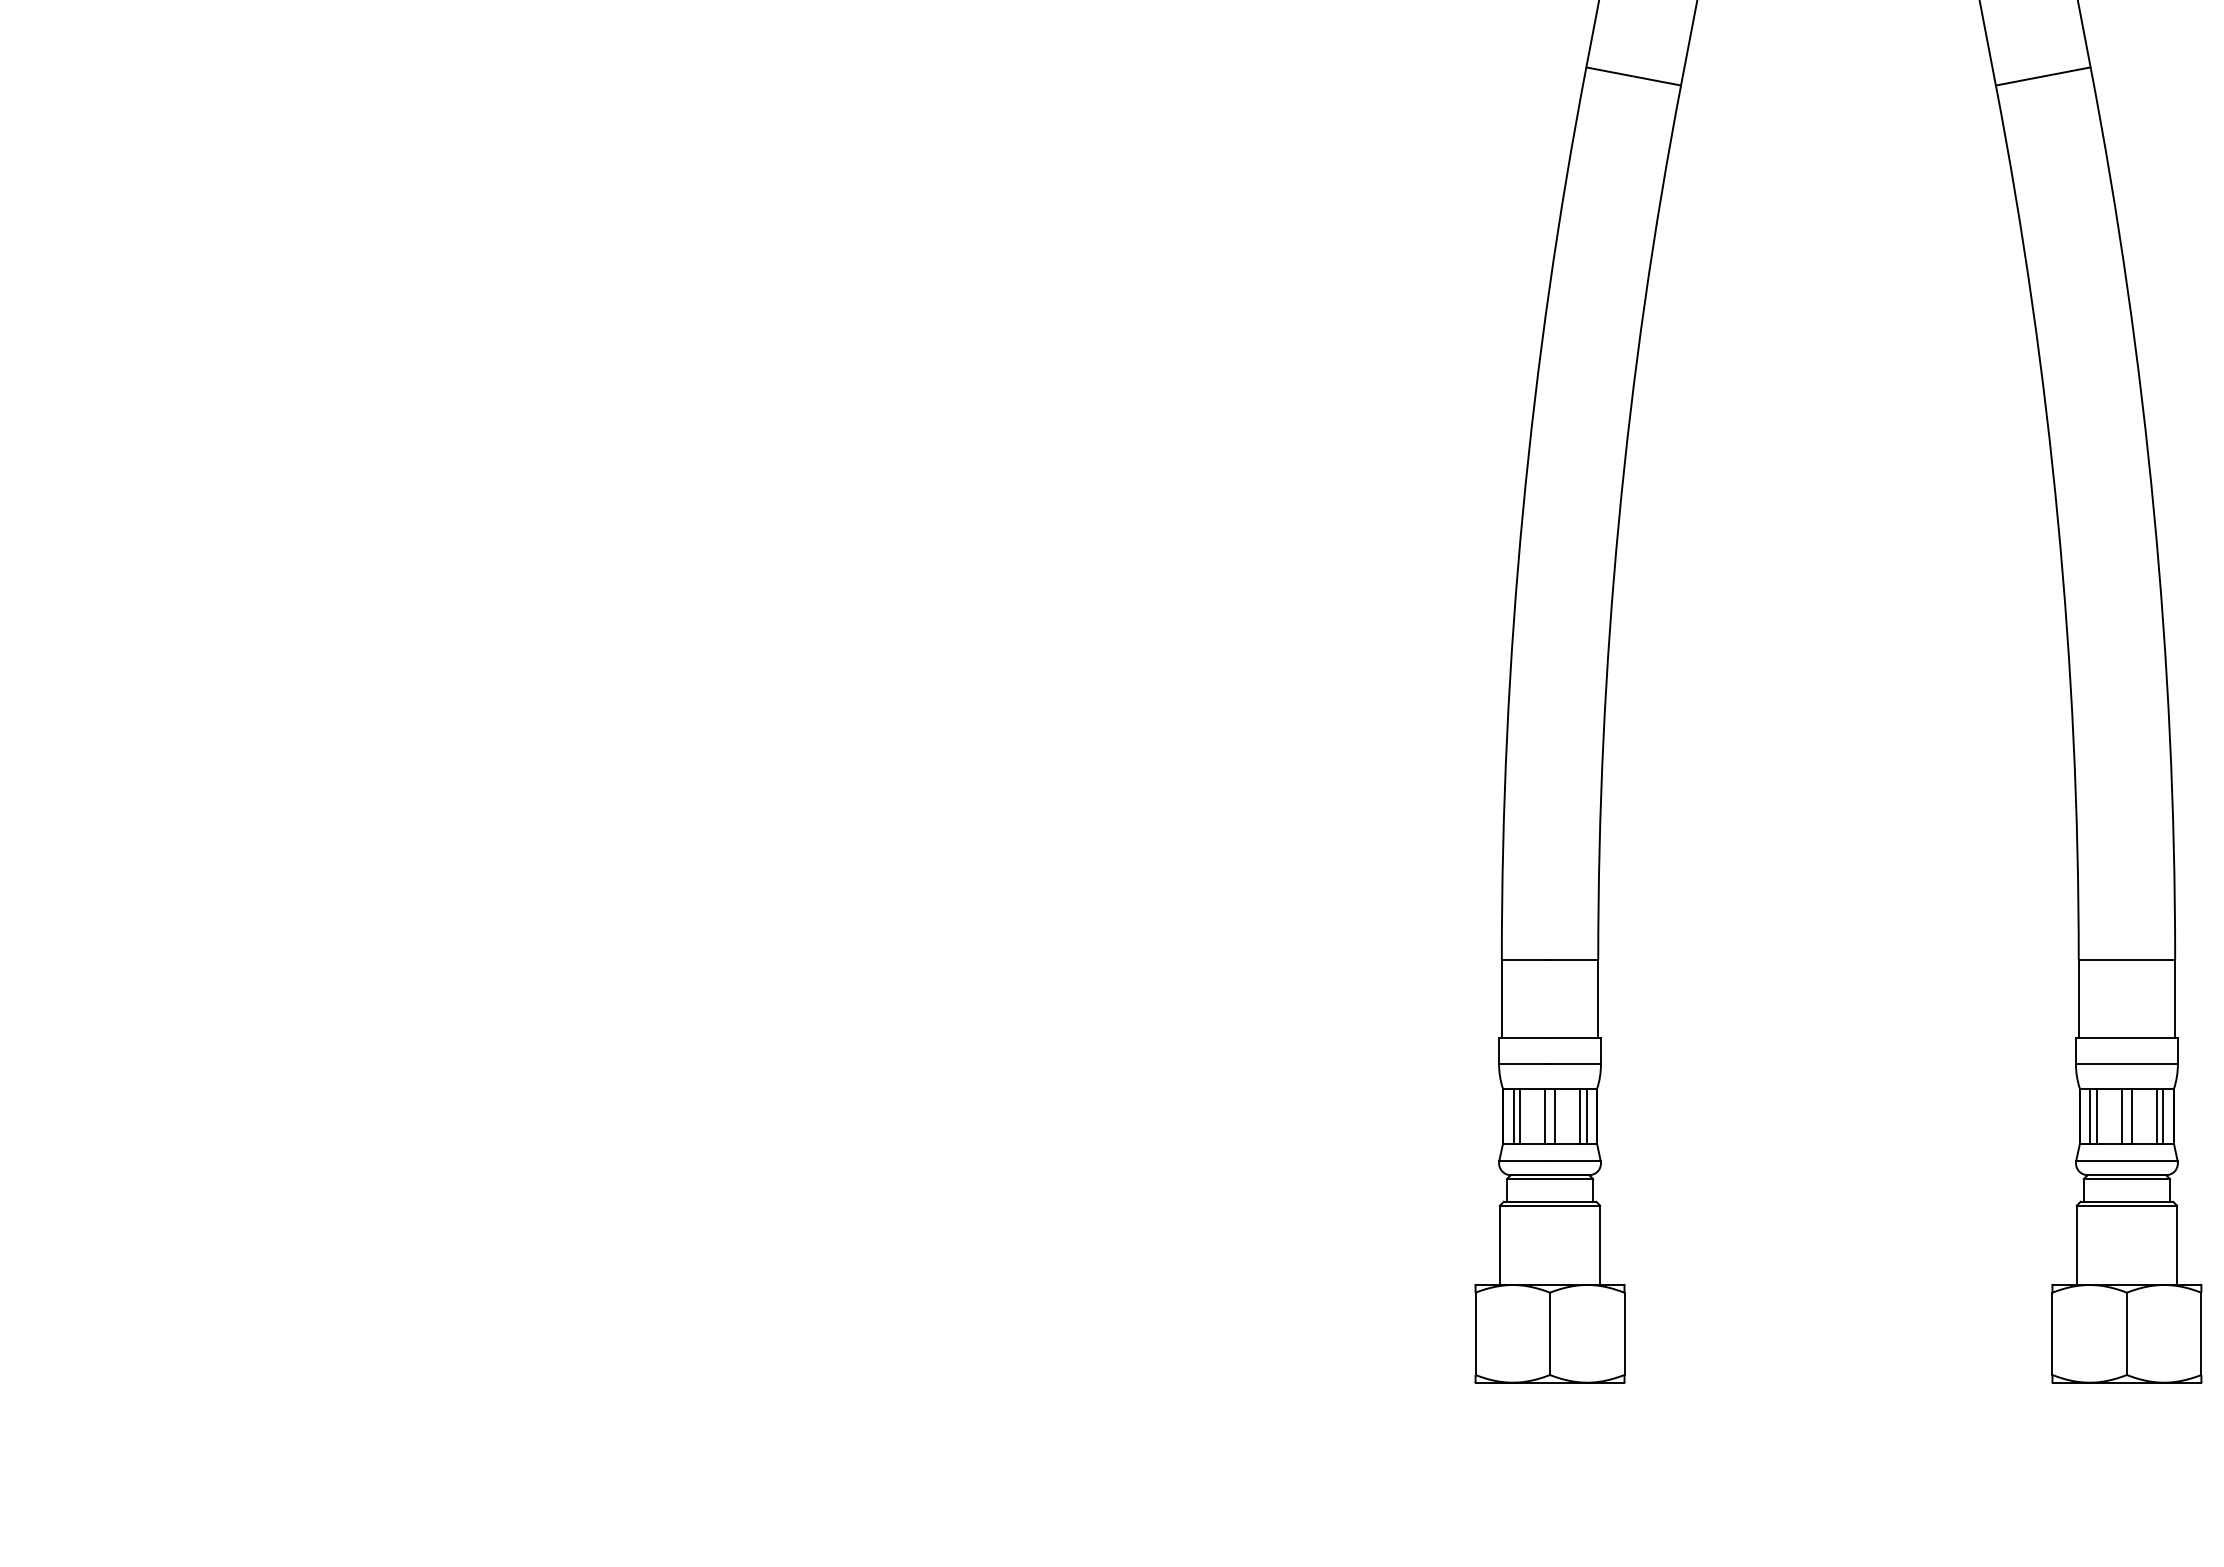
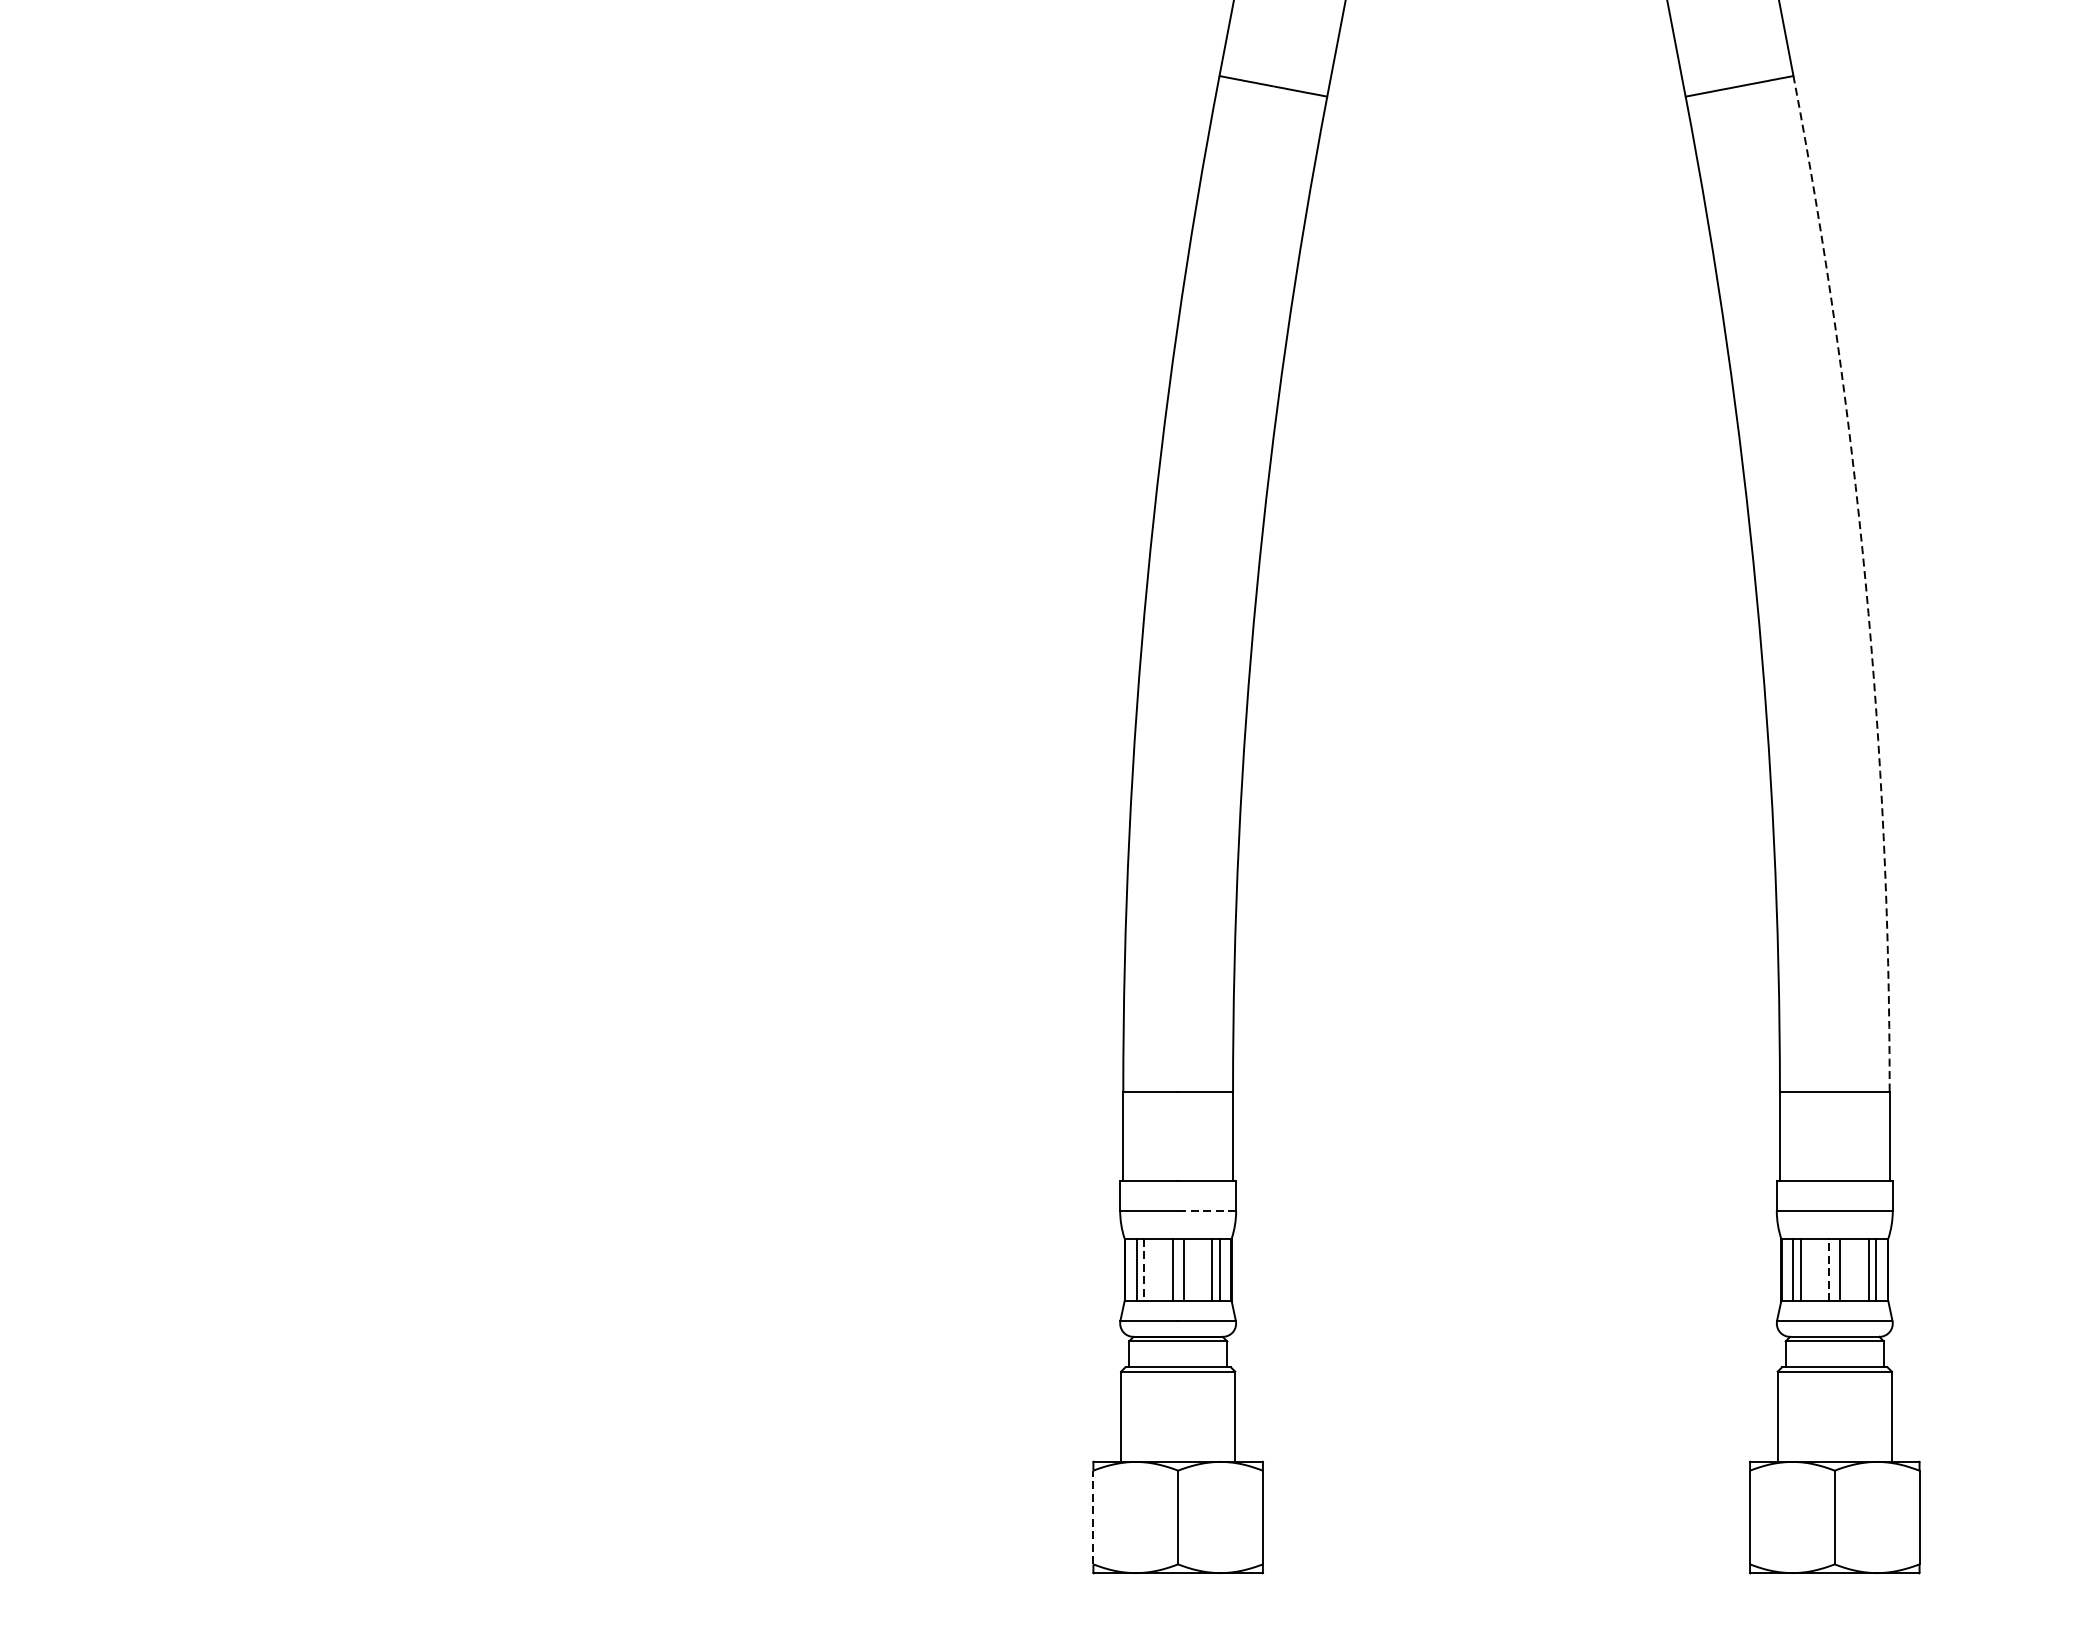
arc: (2153, 511) -> (1865, 581), solid -> dashed
line: (1576, 1064) -> (1208, 1210), solid -> dashed
line: (2122, 1115) -> (1829, 1268), solid -> dashed
line: (1520, 1116) -> (1144, 1270), solid -> dashed
line: (1475, 1333) -> (1093, 1517), solid -> dashed

